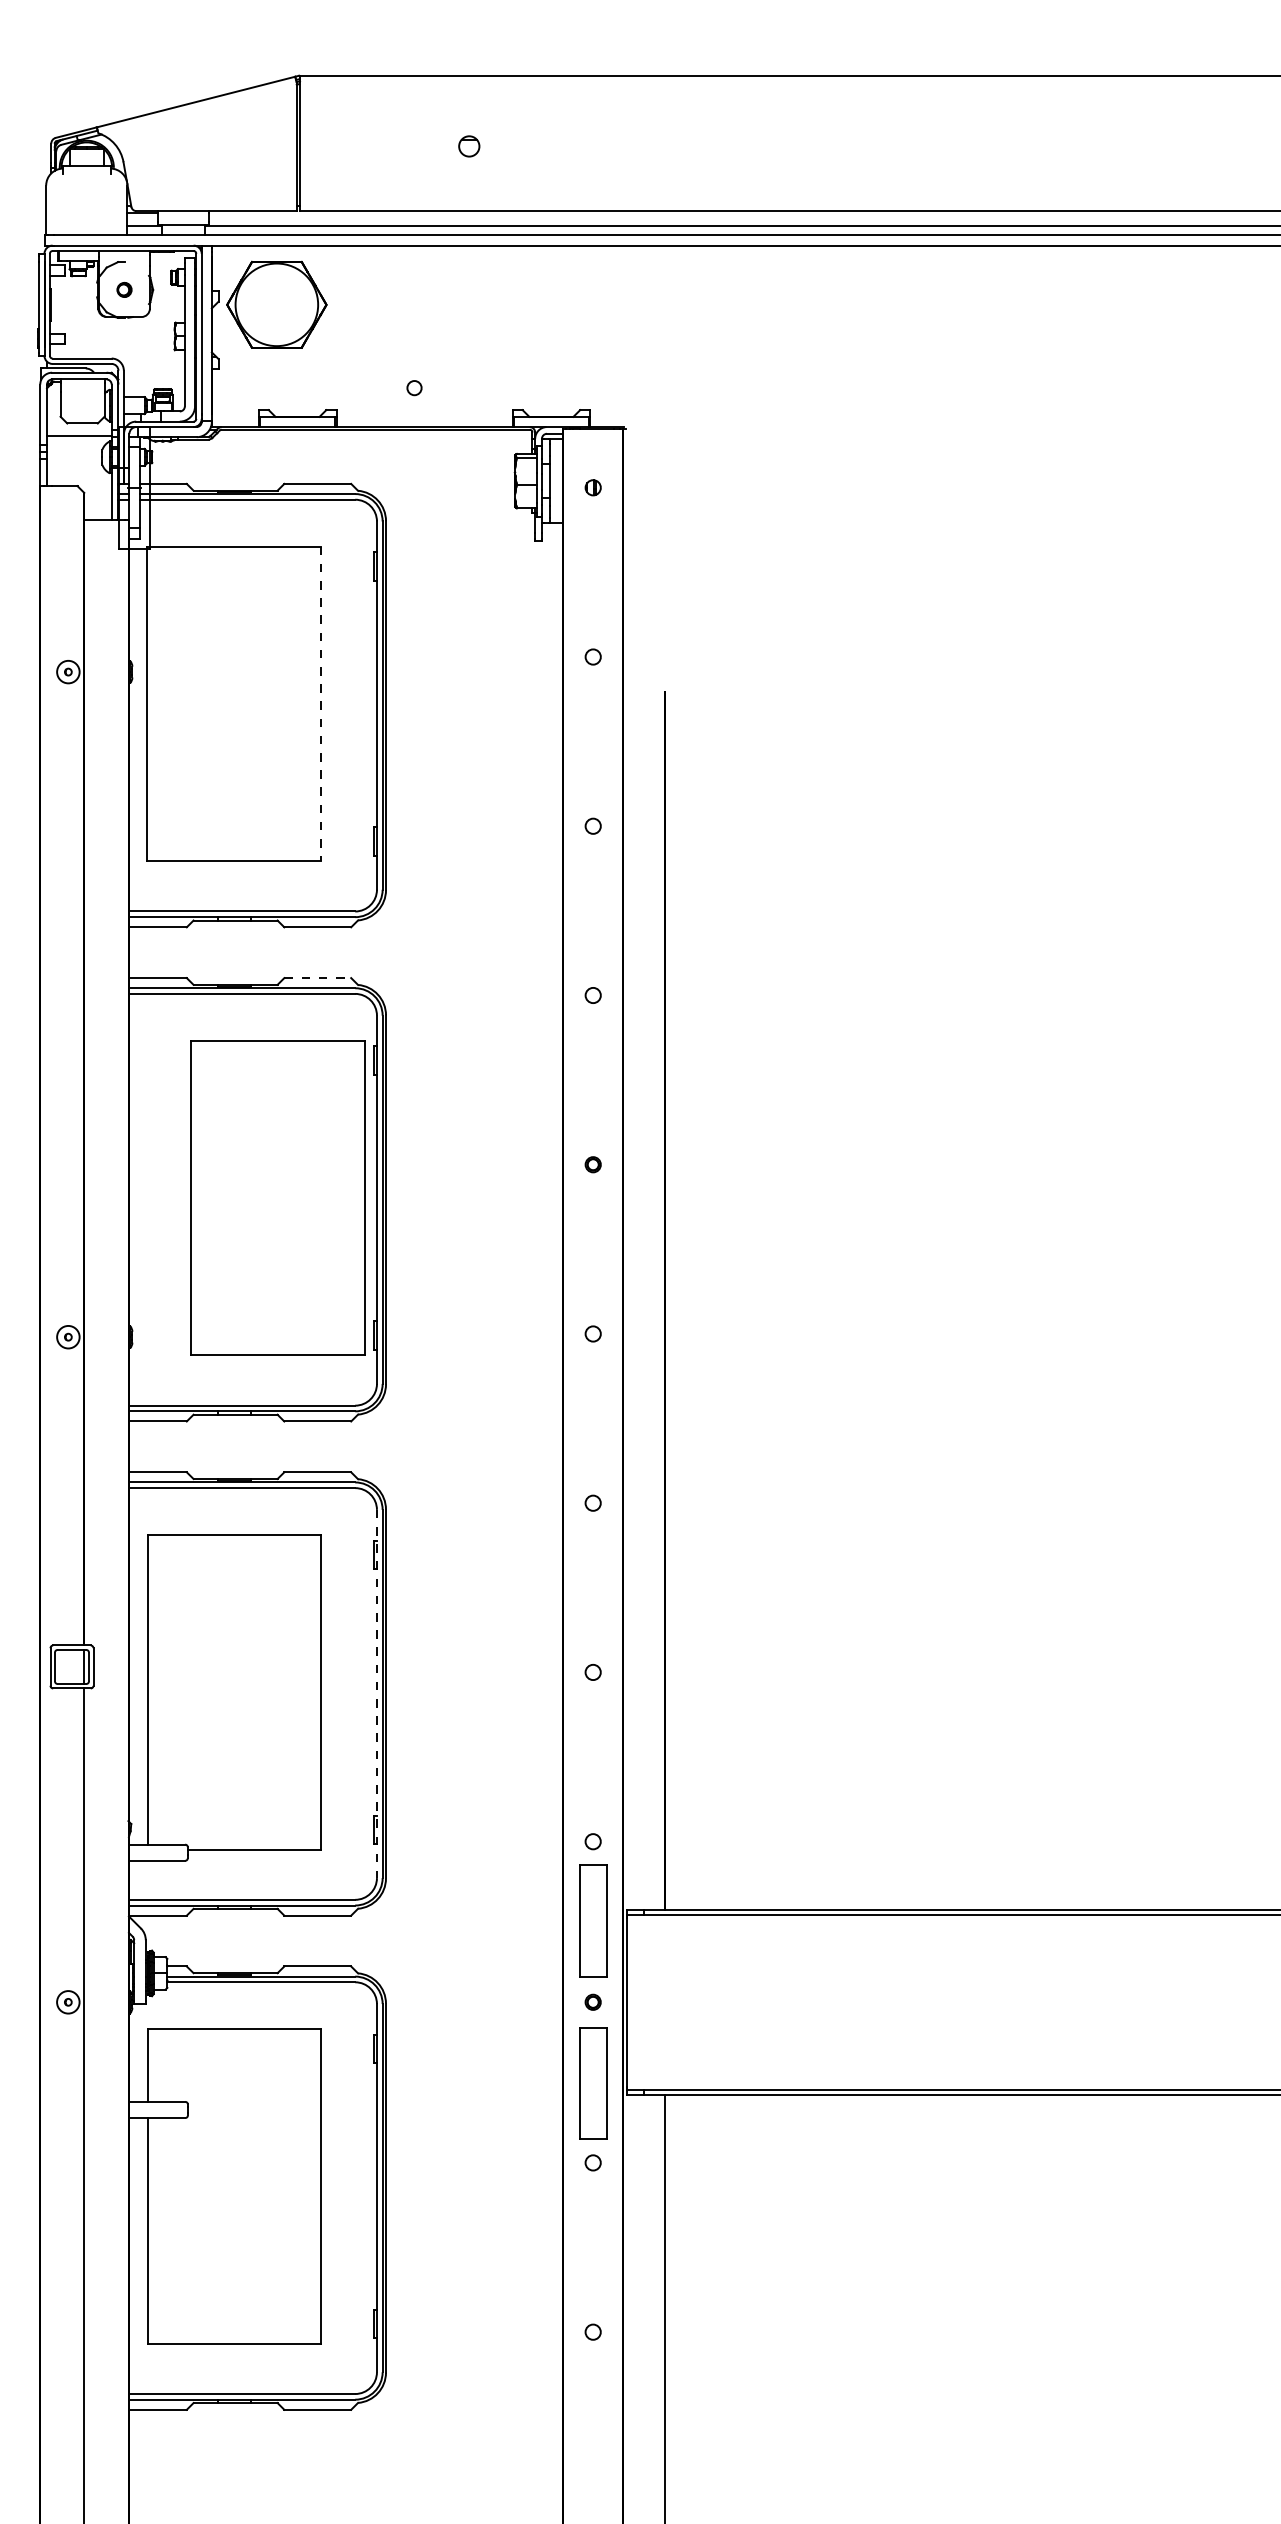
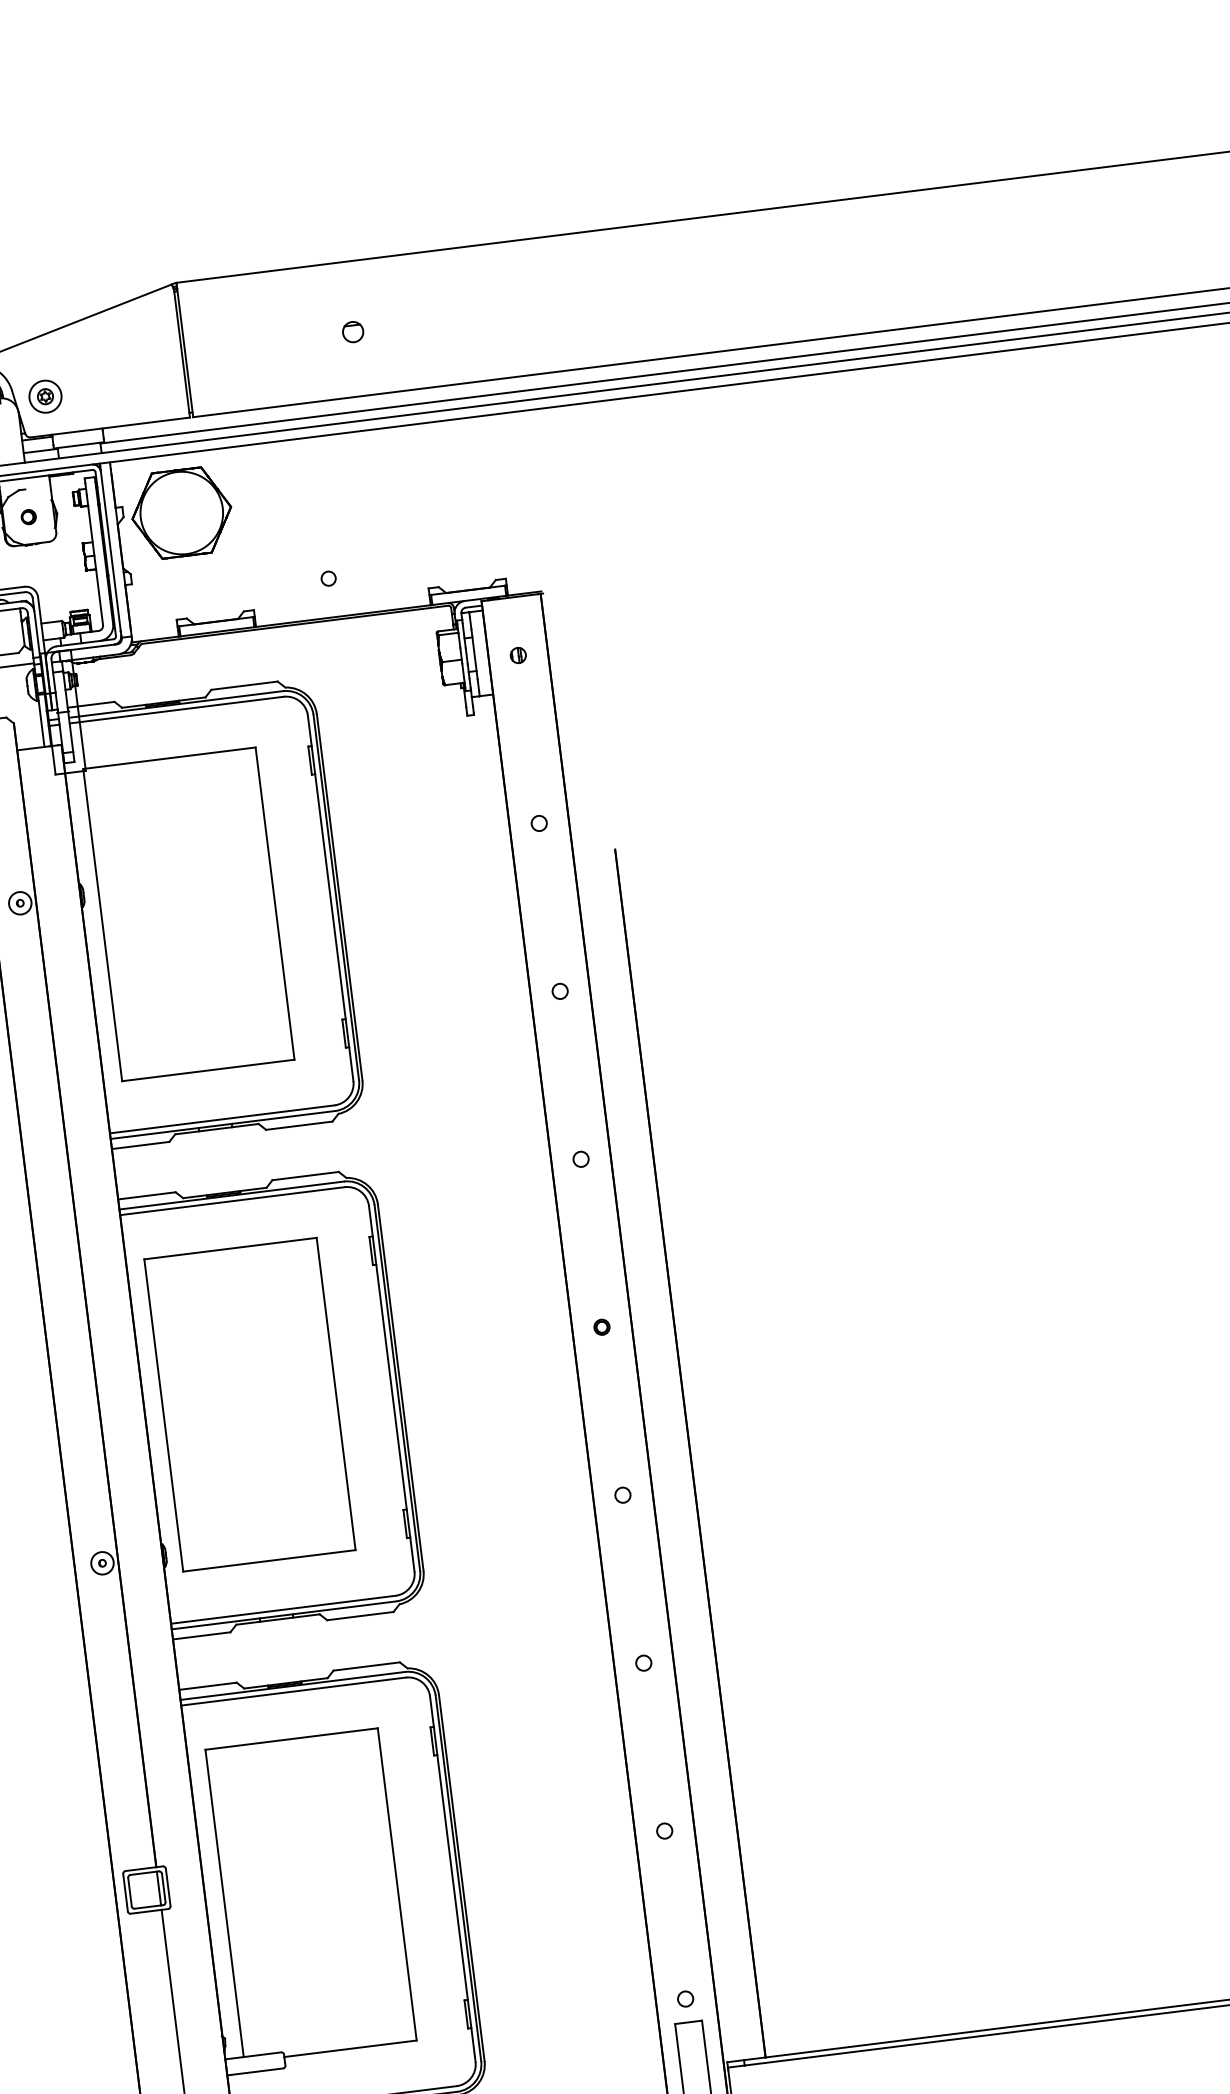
part: (155, 172) -> (44, 396), added
line: (321, 704) -> (275, 904), dashed -> solid
line: (318, 978) -> (306, 1176), dashed -> solid
part: (277, 1197) -> (249, 1404), moved
line: (376, 1694) -> (452, 1879), dashed -> solid

